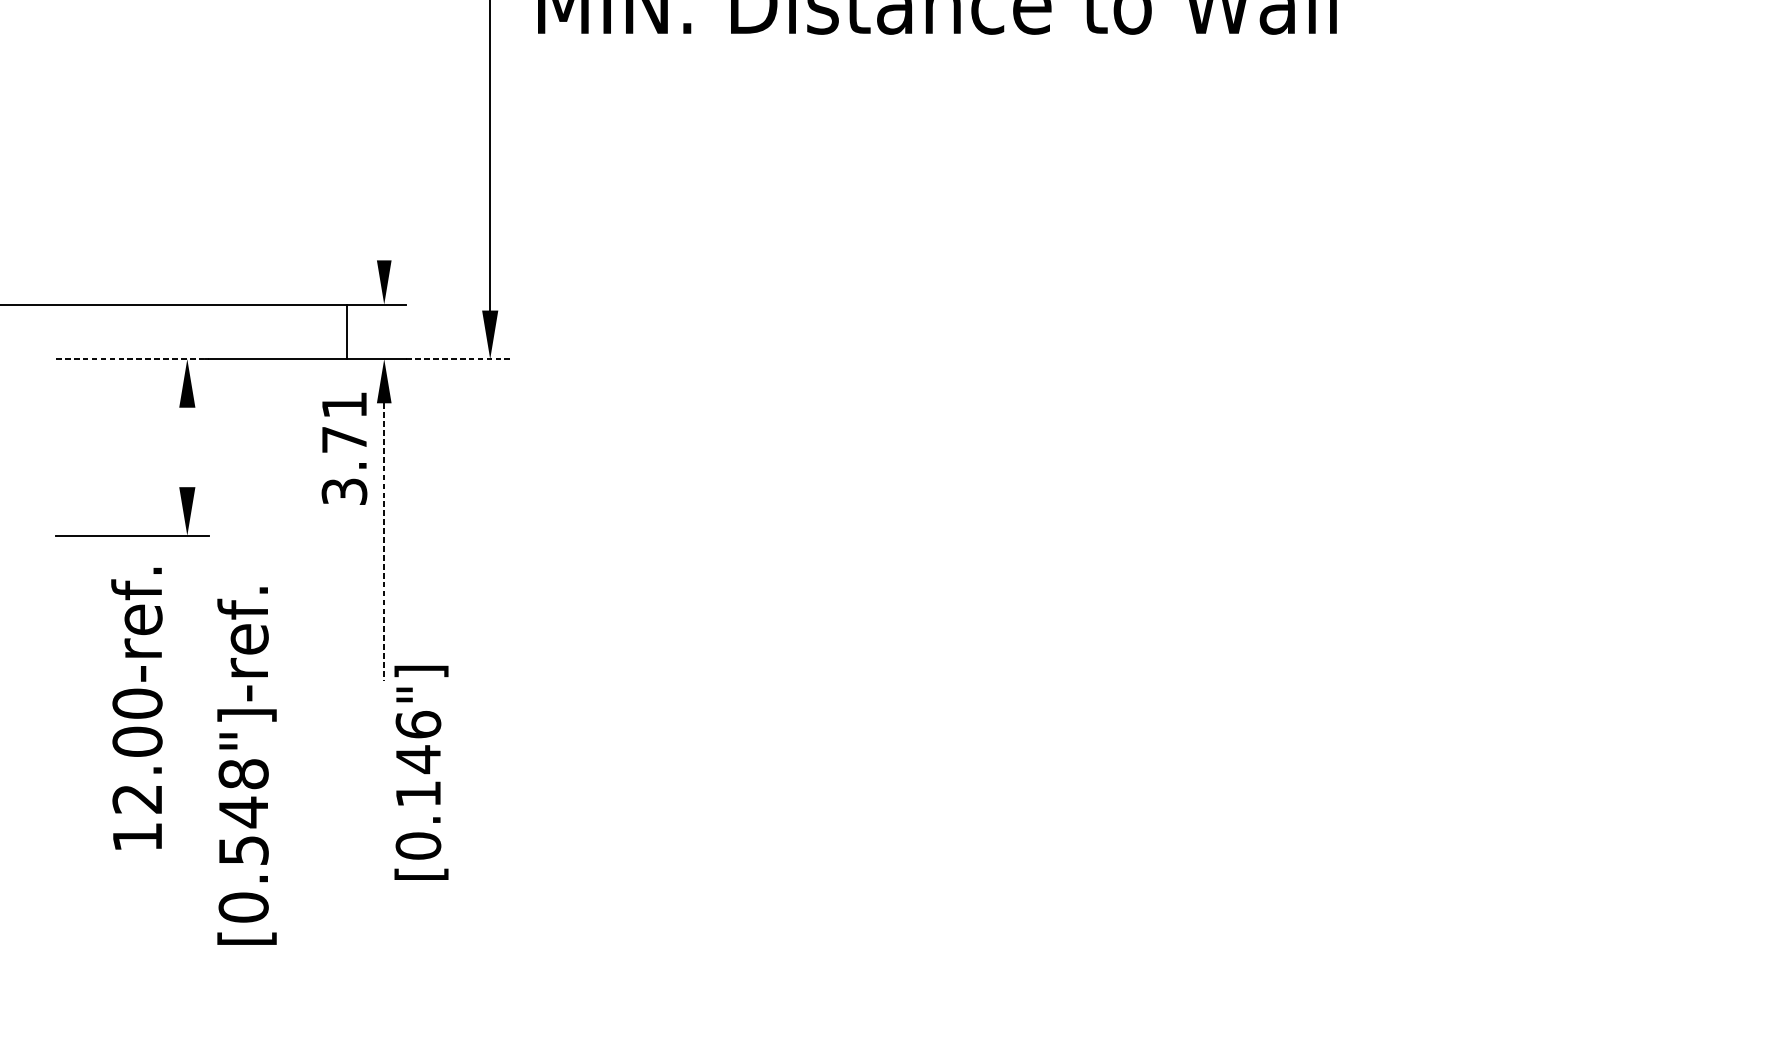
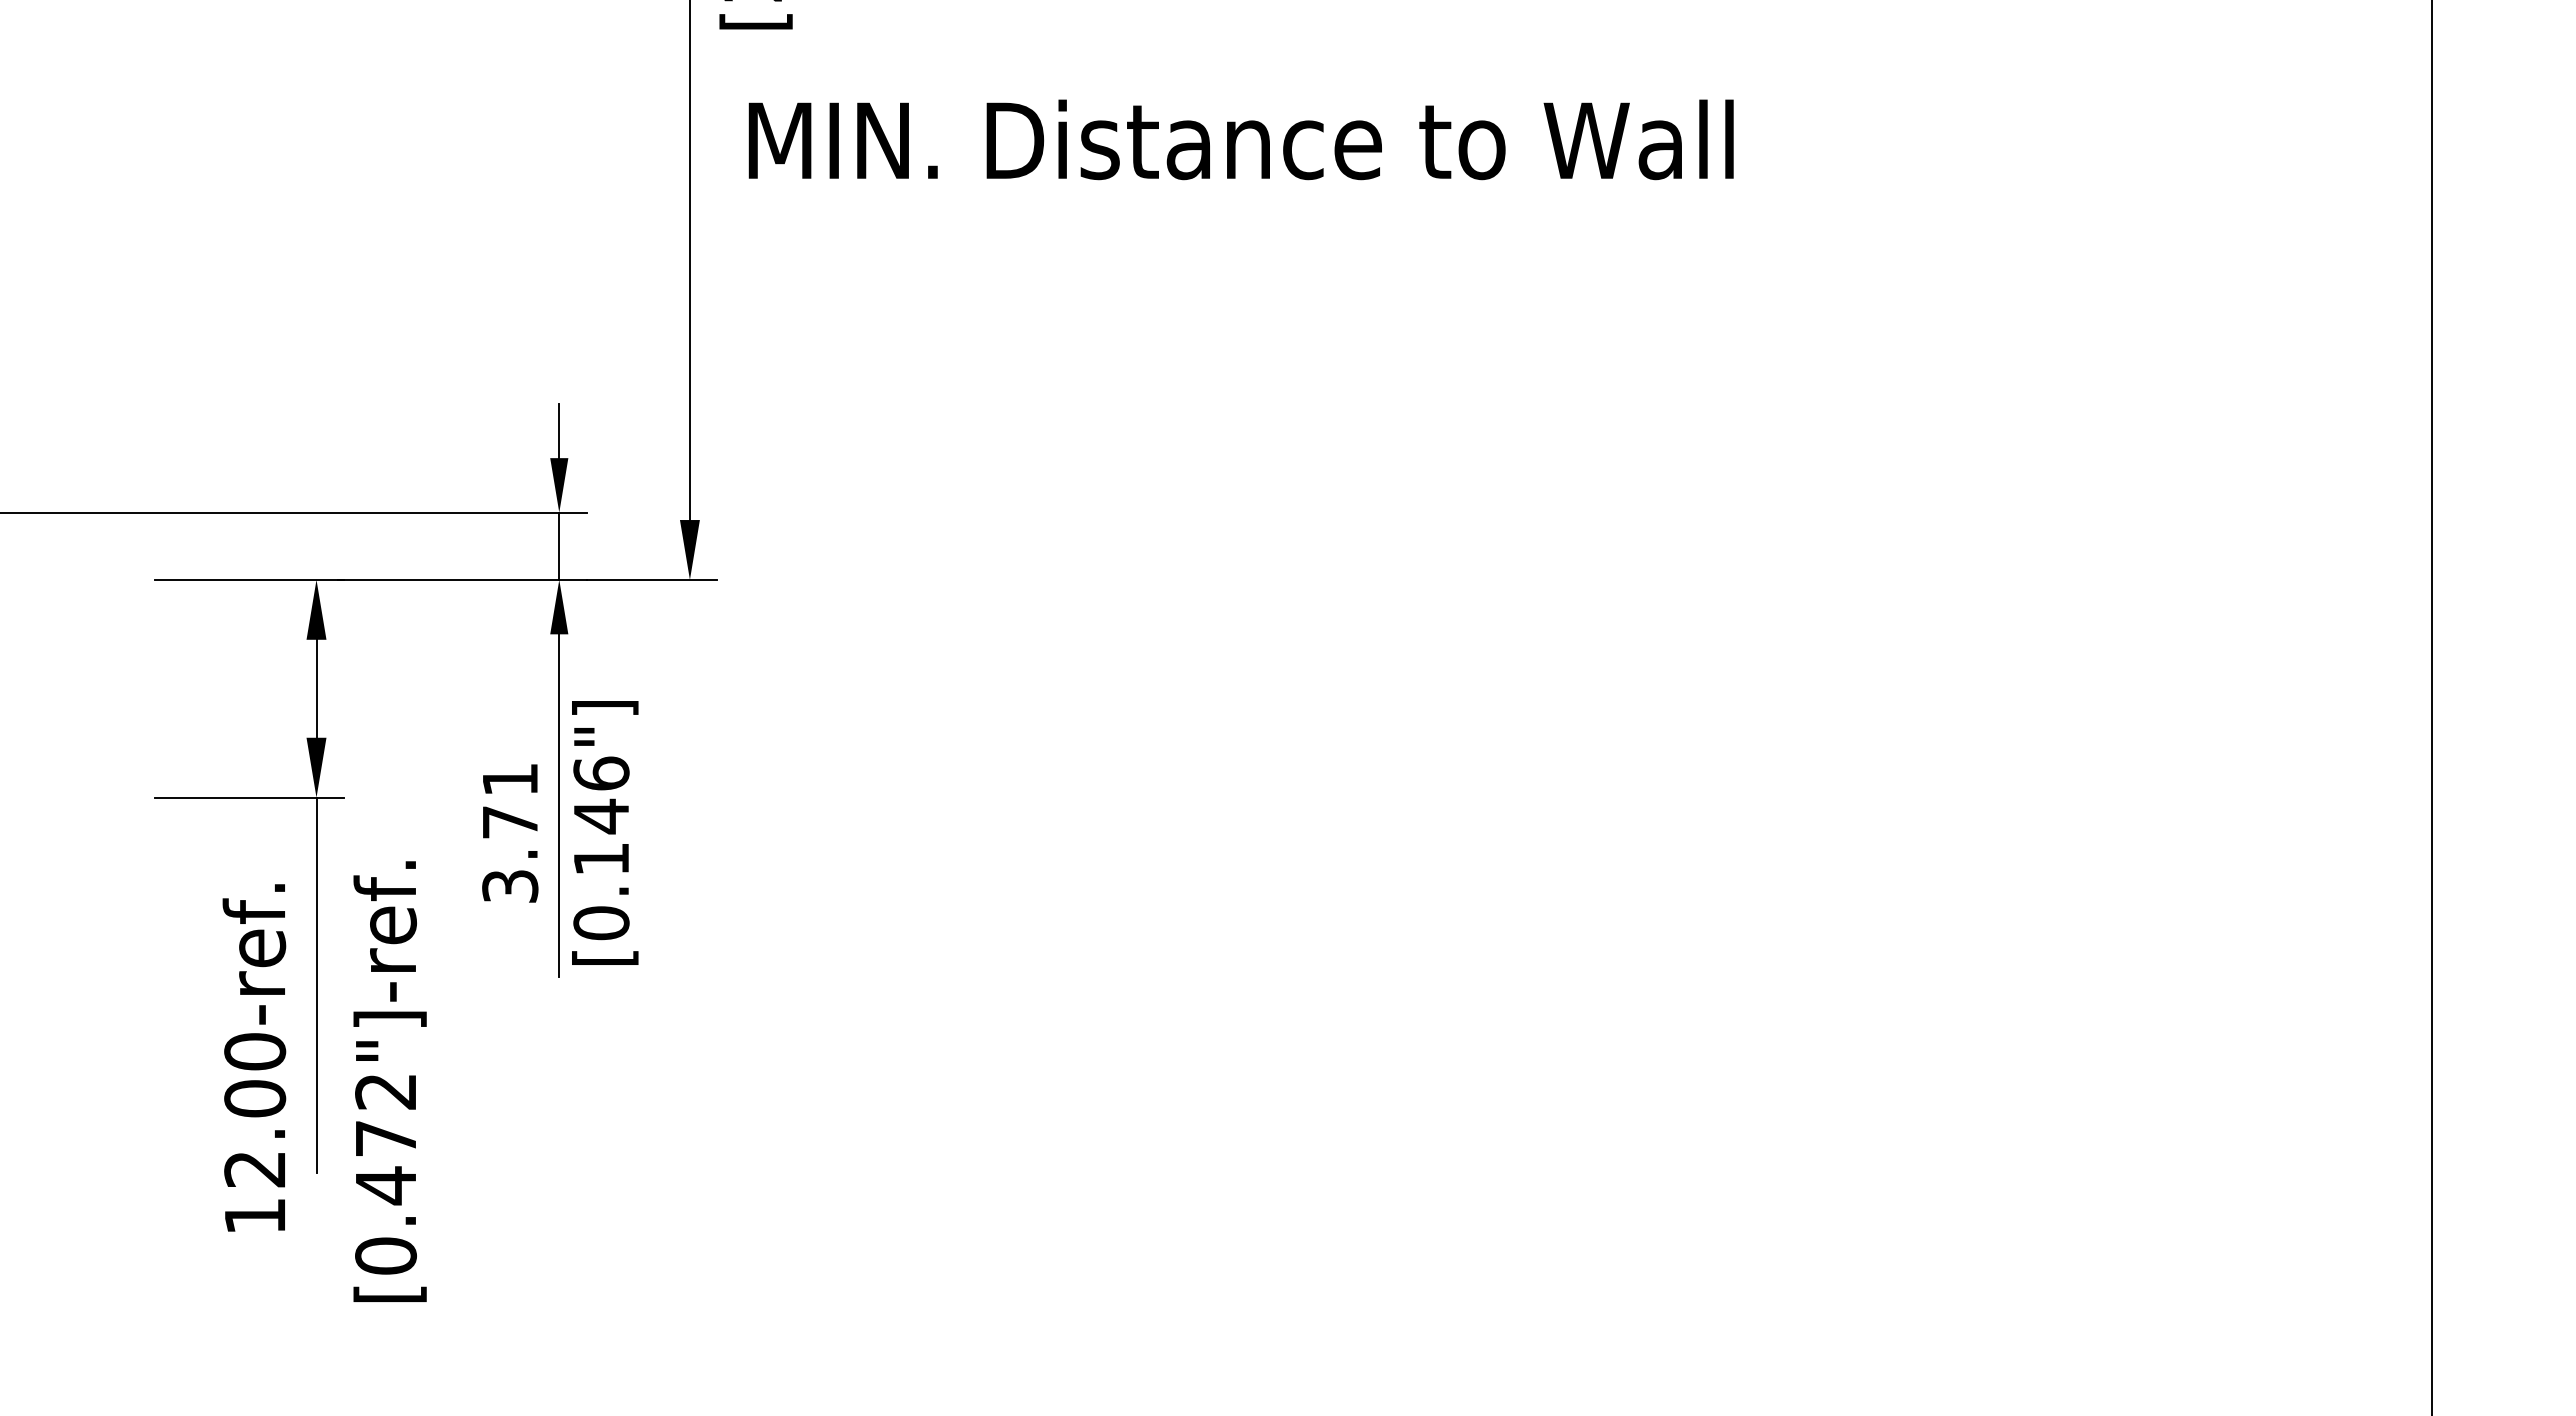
line: (384, 237) -> (559, 430), added
line: (347, 331) -> (559, 545), moved
line: (132, 358) -> (249, 579), dashed -> solid
line: (459, 358) -> (652, 579), dashed -> solid
line: (187, 447) -> (316, 688), added
text: (344, 448) -> (510, 833), moved
line: (384, 542) -> (559, 806), dashed -> solid
line: (187, 688) -> (316, 985), added
text: (137, 708) -> (254, 1057), moved
text: (421, 772) -> (605, 832), moved
text: (244, 813) -> (386, 1139), [0.548"]-ref. -> [0.472"]-ref.

